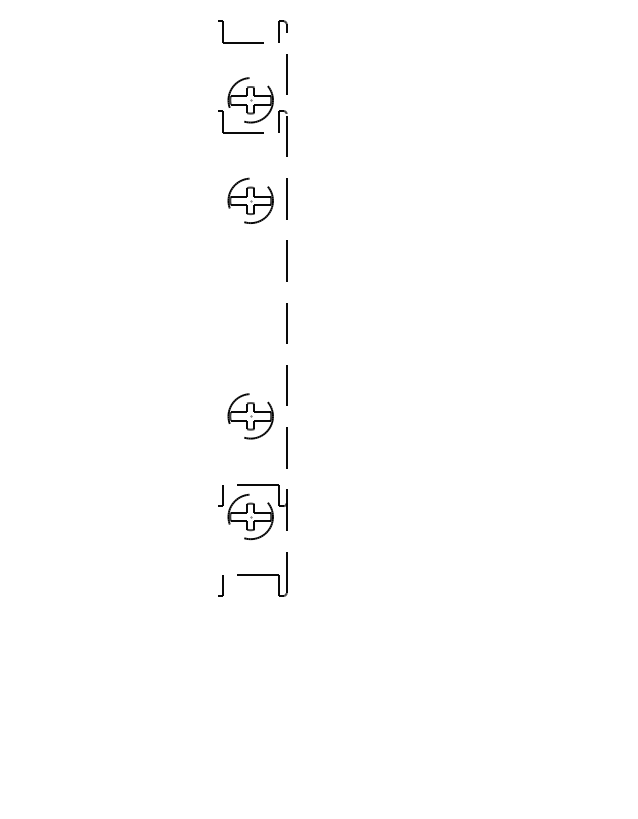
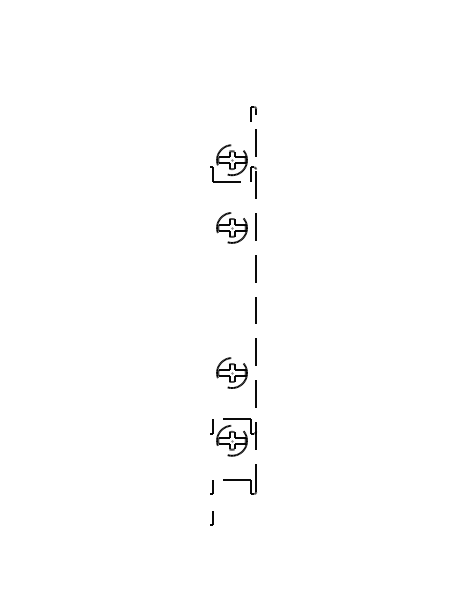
part: (241, 42) -> (225, 121), removed
part: (220, 632) -> (211, 518), added

